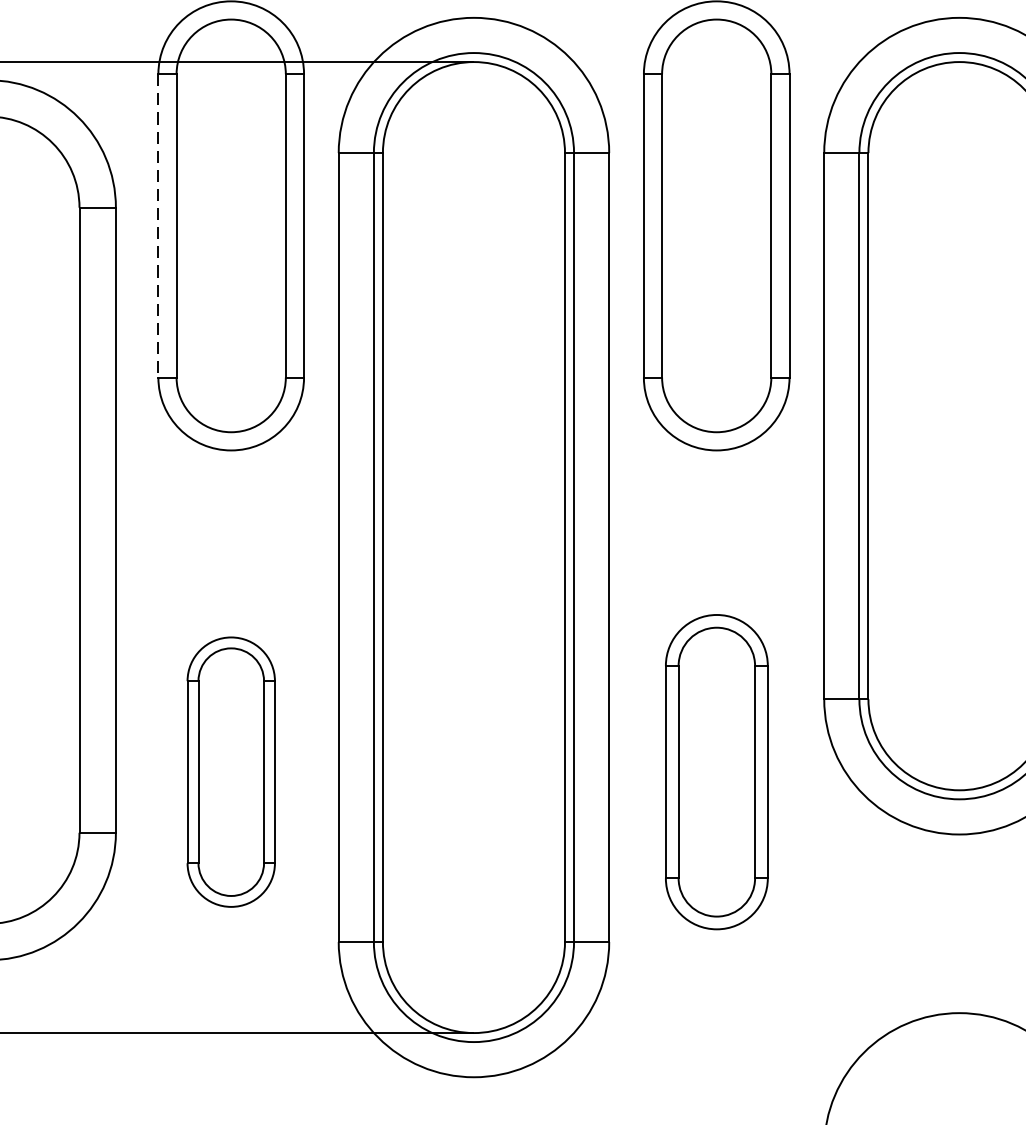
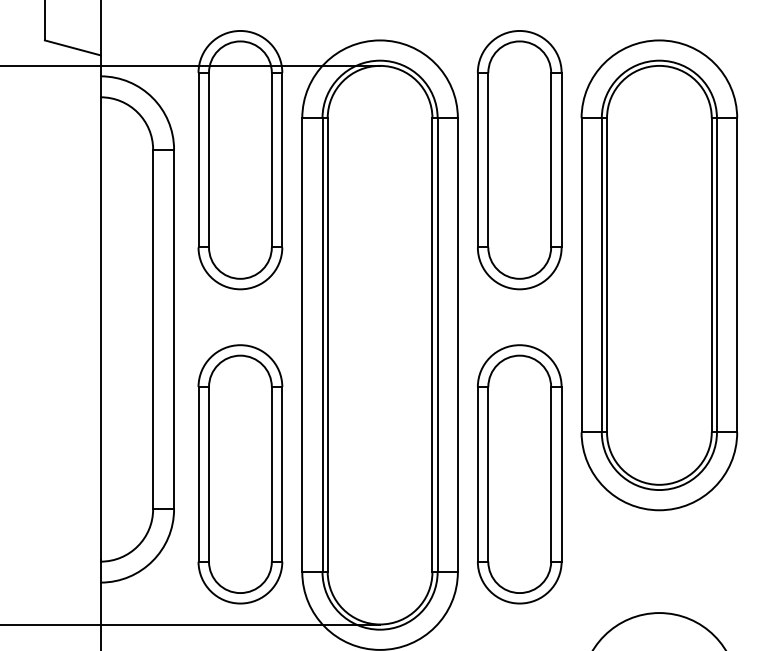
line: (158, 226) -> (198, 160), dashed -> solid
part: (231, 772) -> (240, 474), size x1.67
part: (716, 772) -> (519, 474), size x1.43

